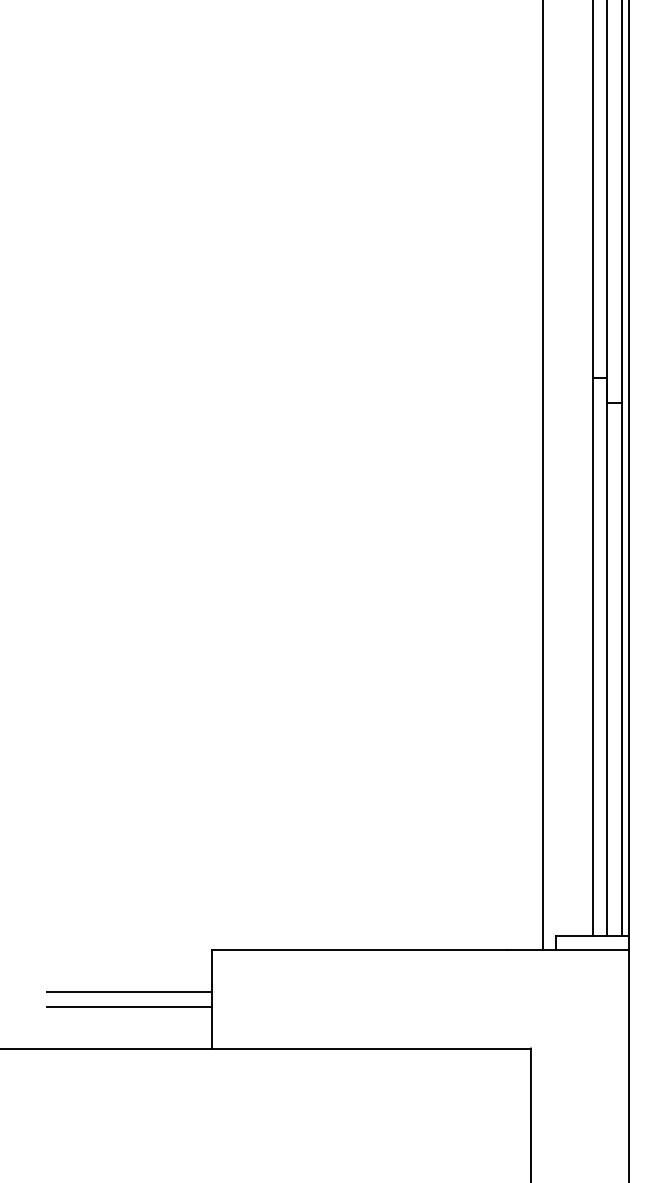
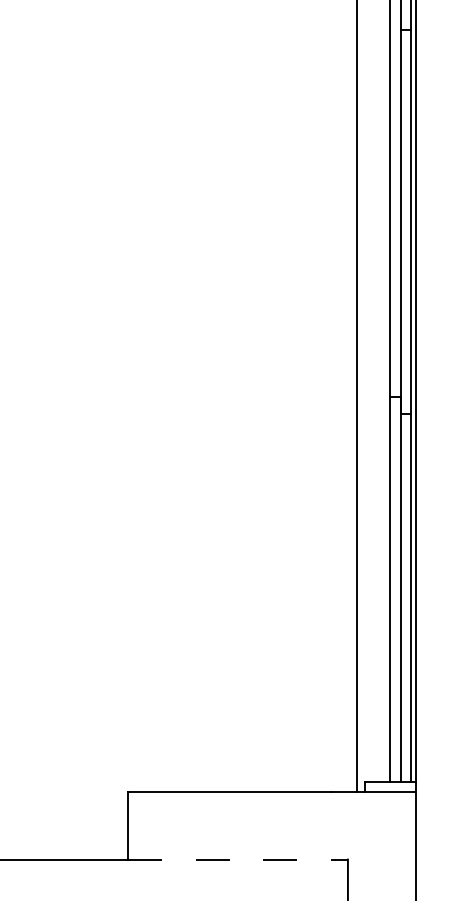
line: (128, 991) -> (70, 820), removed
line: (128, 1006) -> (70, 830), removed
line: (370, 1048) -> (237, 859), solid -> dashed

